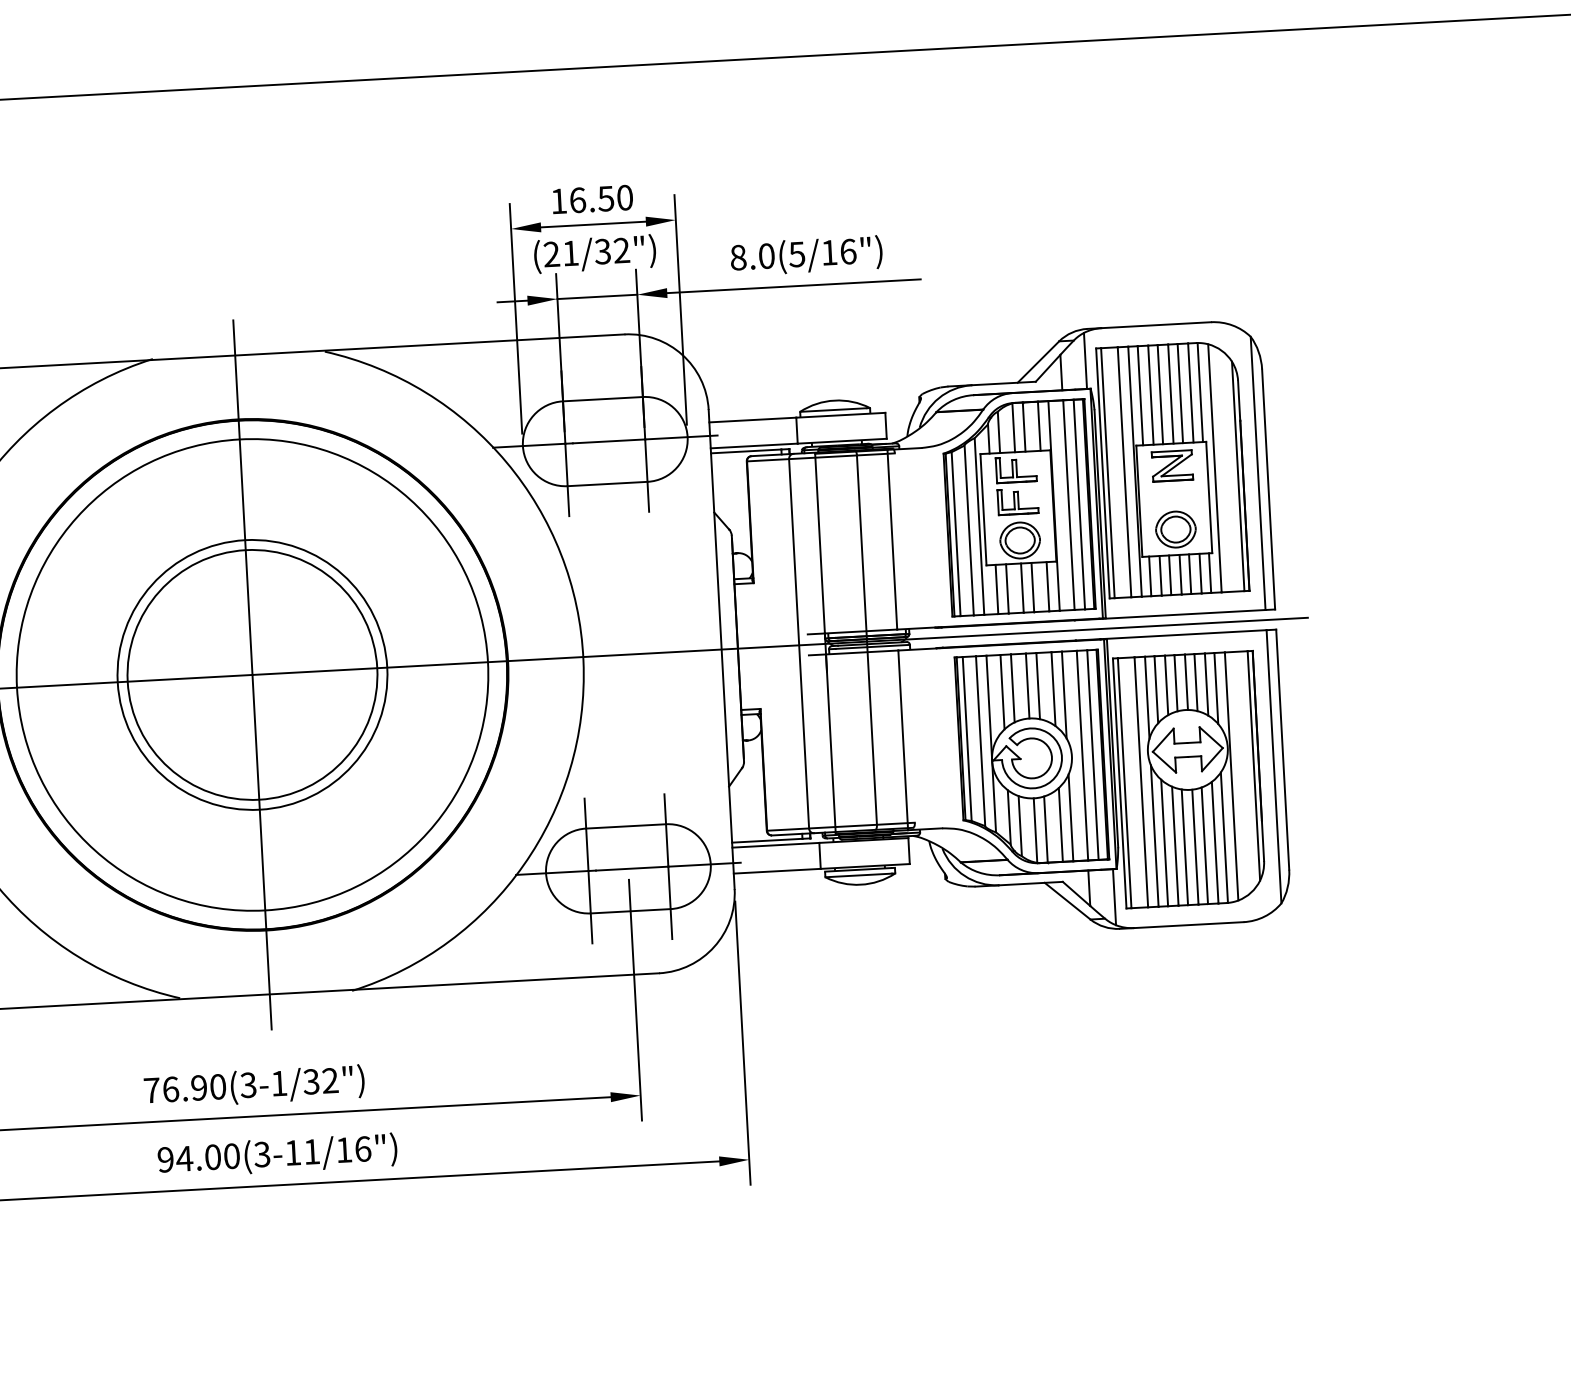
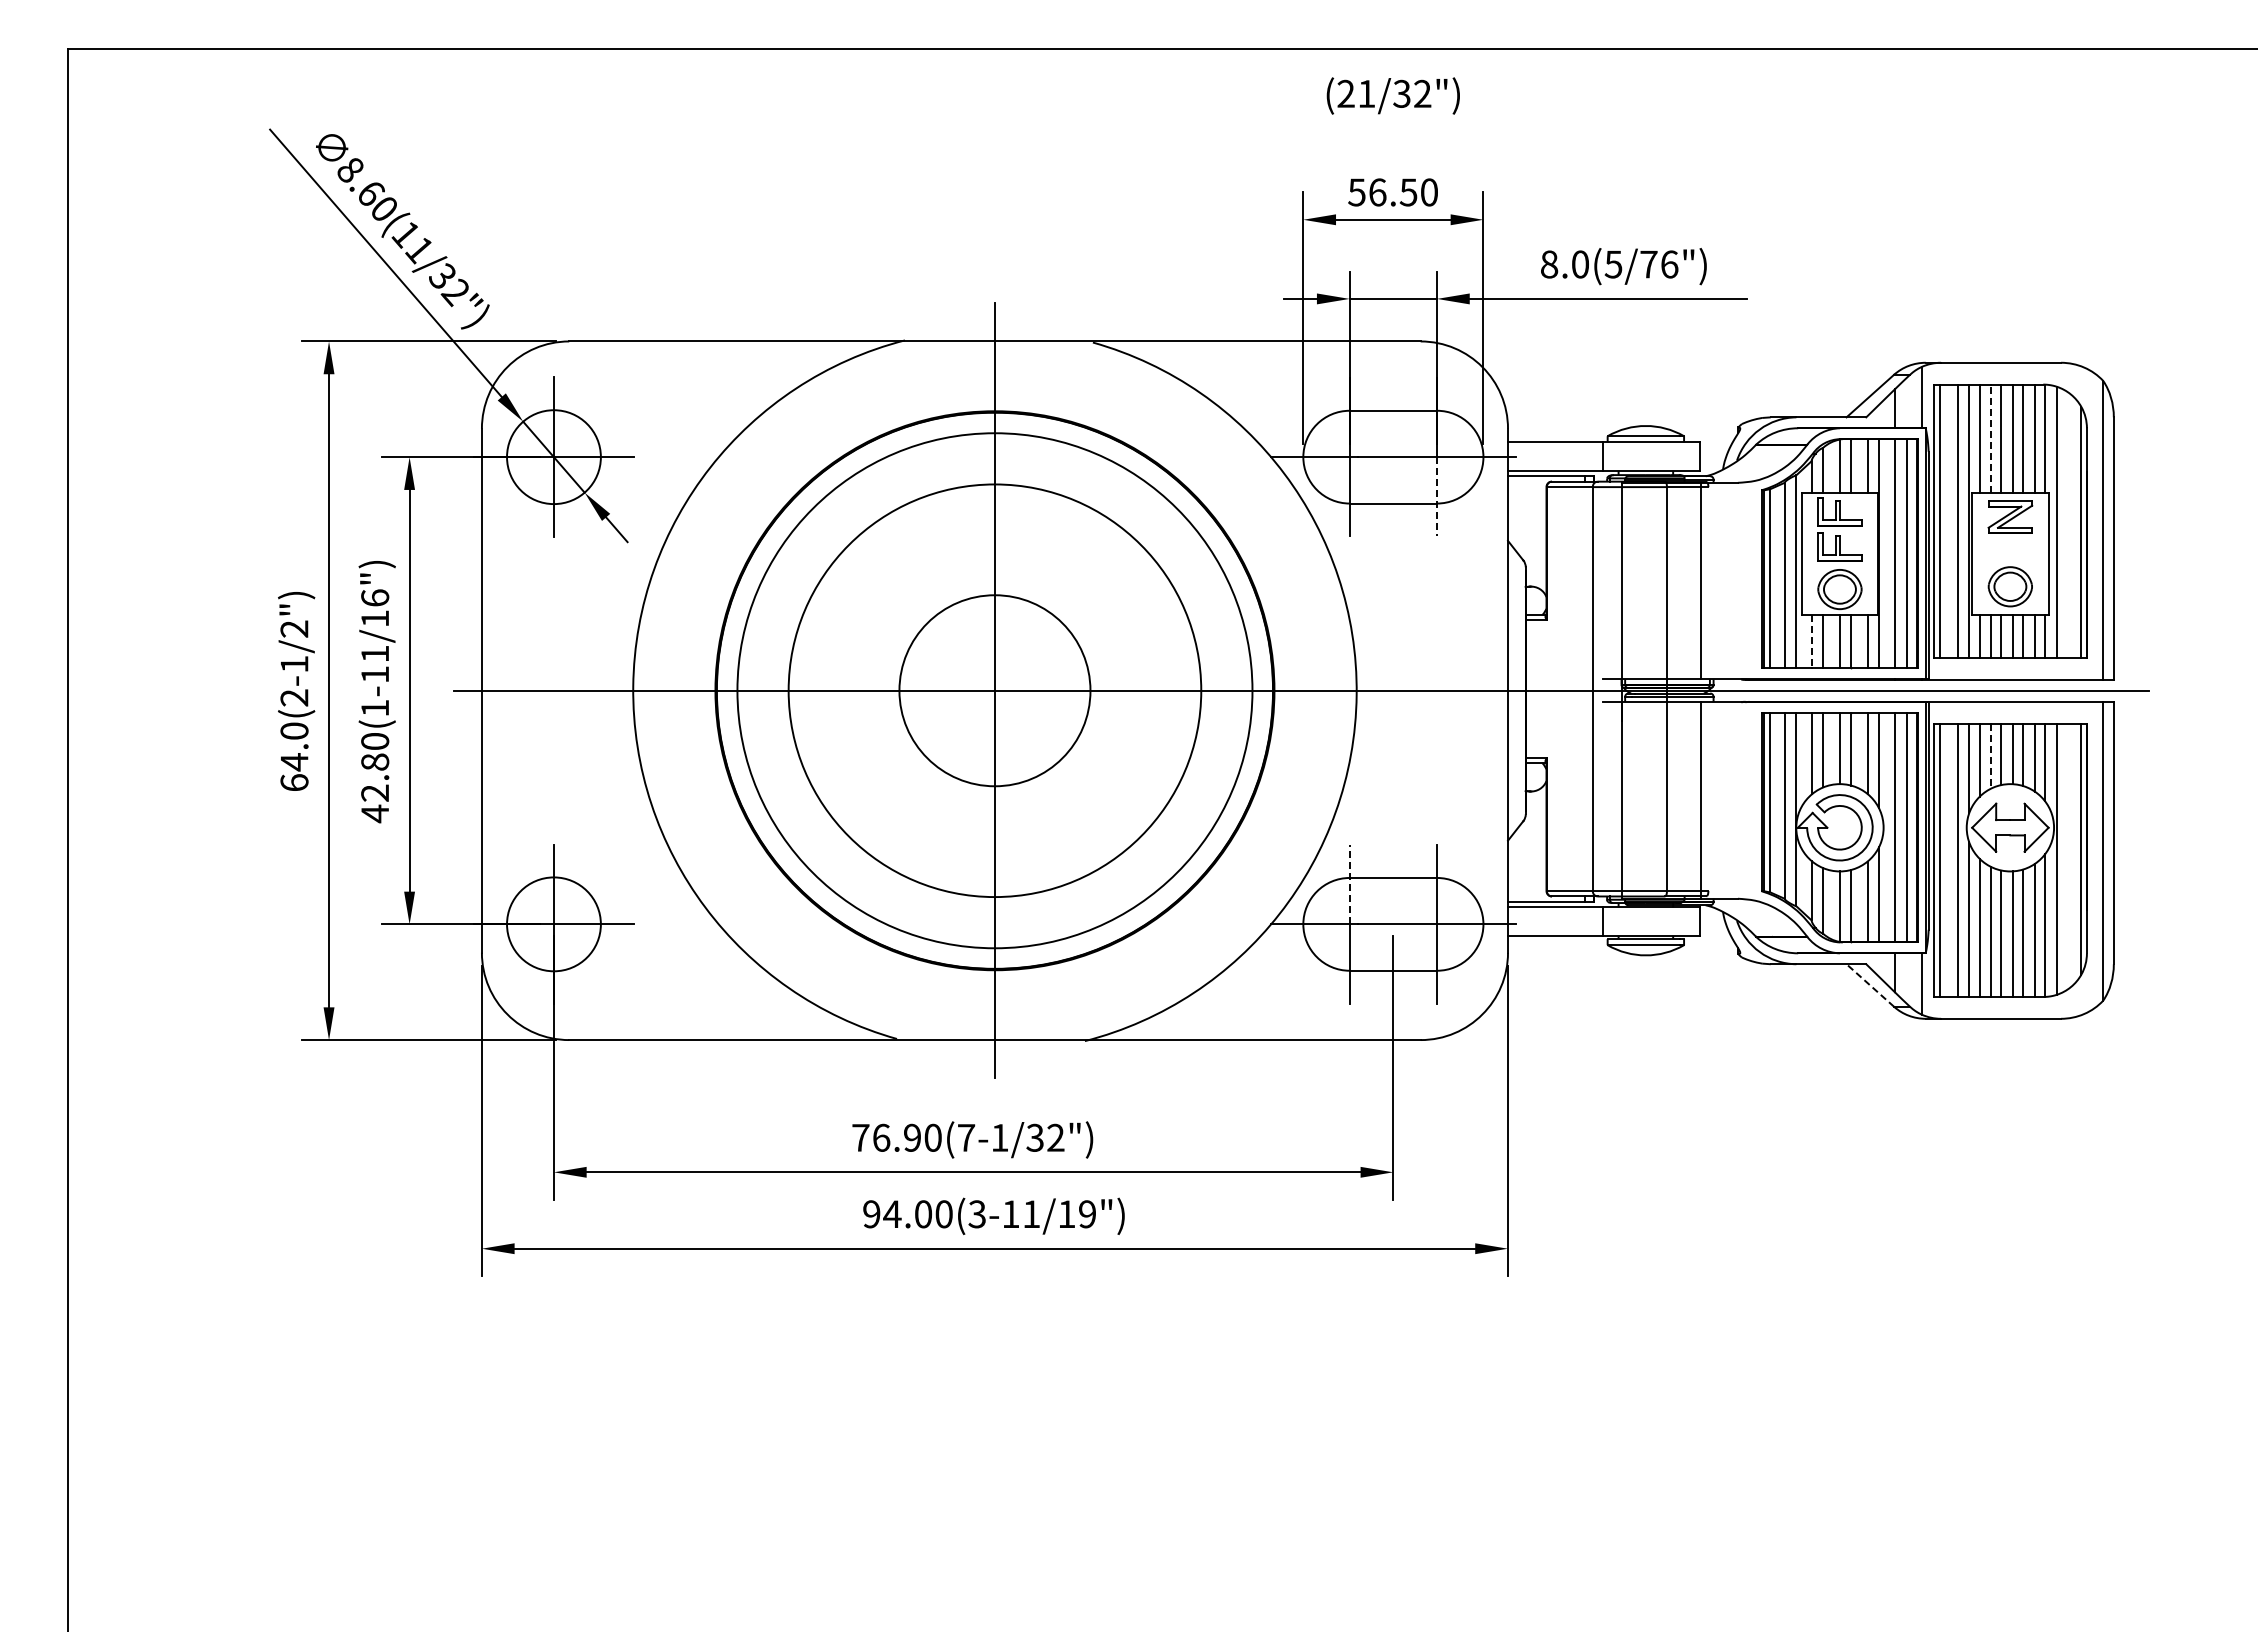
text: (558, 201) -> (1356, 192), 16.50 -> 56.50
text: (829, 252) -> (1648, 264), 8.0(5/16") -> 8.0(5/76")
text: (594, 253) -> (1392, 95), moved
line: (1151, 394) -> (1991, 438), solid -> dashed
line: (647, 475) -> (1437, 496), solid -> dashed
line: (996, 589) -> (1811, 641), solid -> dashed
circle: (252, 674) -> (994, 690), size x0.7
circle: (252, 674) -> (994, 690), size x1.4
line: (1167, 685) -> (1991, 756), solid -> dashed
line: (586, 834) -> (1349, 884), solid -> dashed
line: (1067, 901) -> (1870, 985), solid -> dashed
text: (248, 1084) -> (966, 1137), 76.90(3-1/32") -> 76.90(7-1/32")
text: (363, 1149) -> (1087, 1214), 94.00(3-11/16") -> 94.00(3-11/19")

